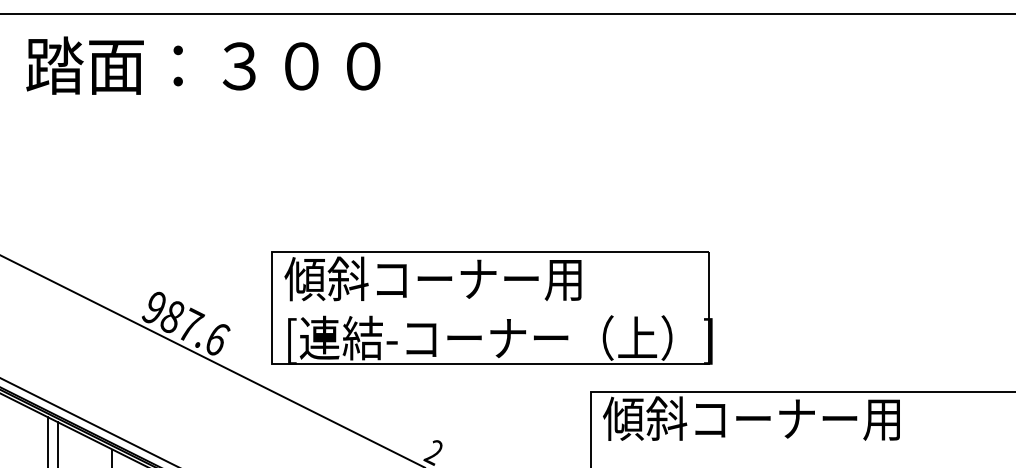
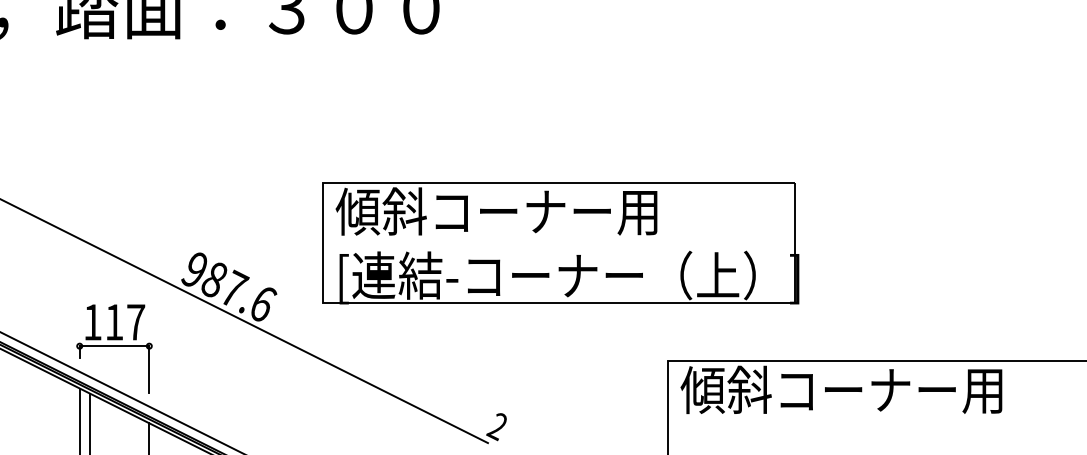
part: (491, 307) -> (559, 242), moved
part: (79, 380) -> (113, 348), added

